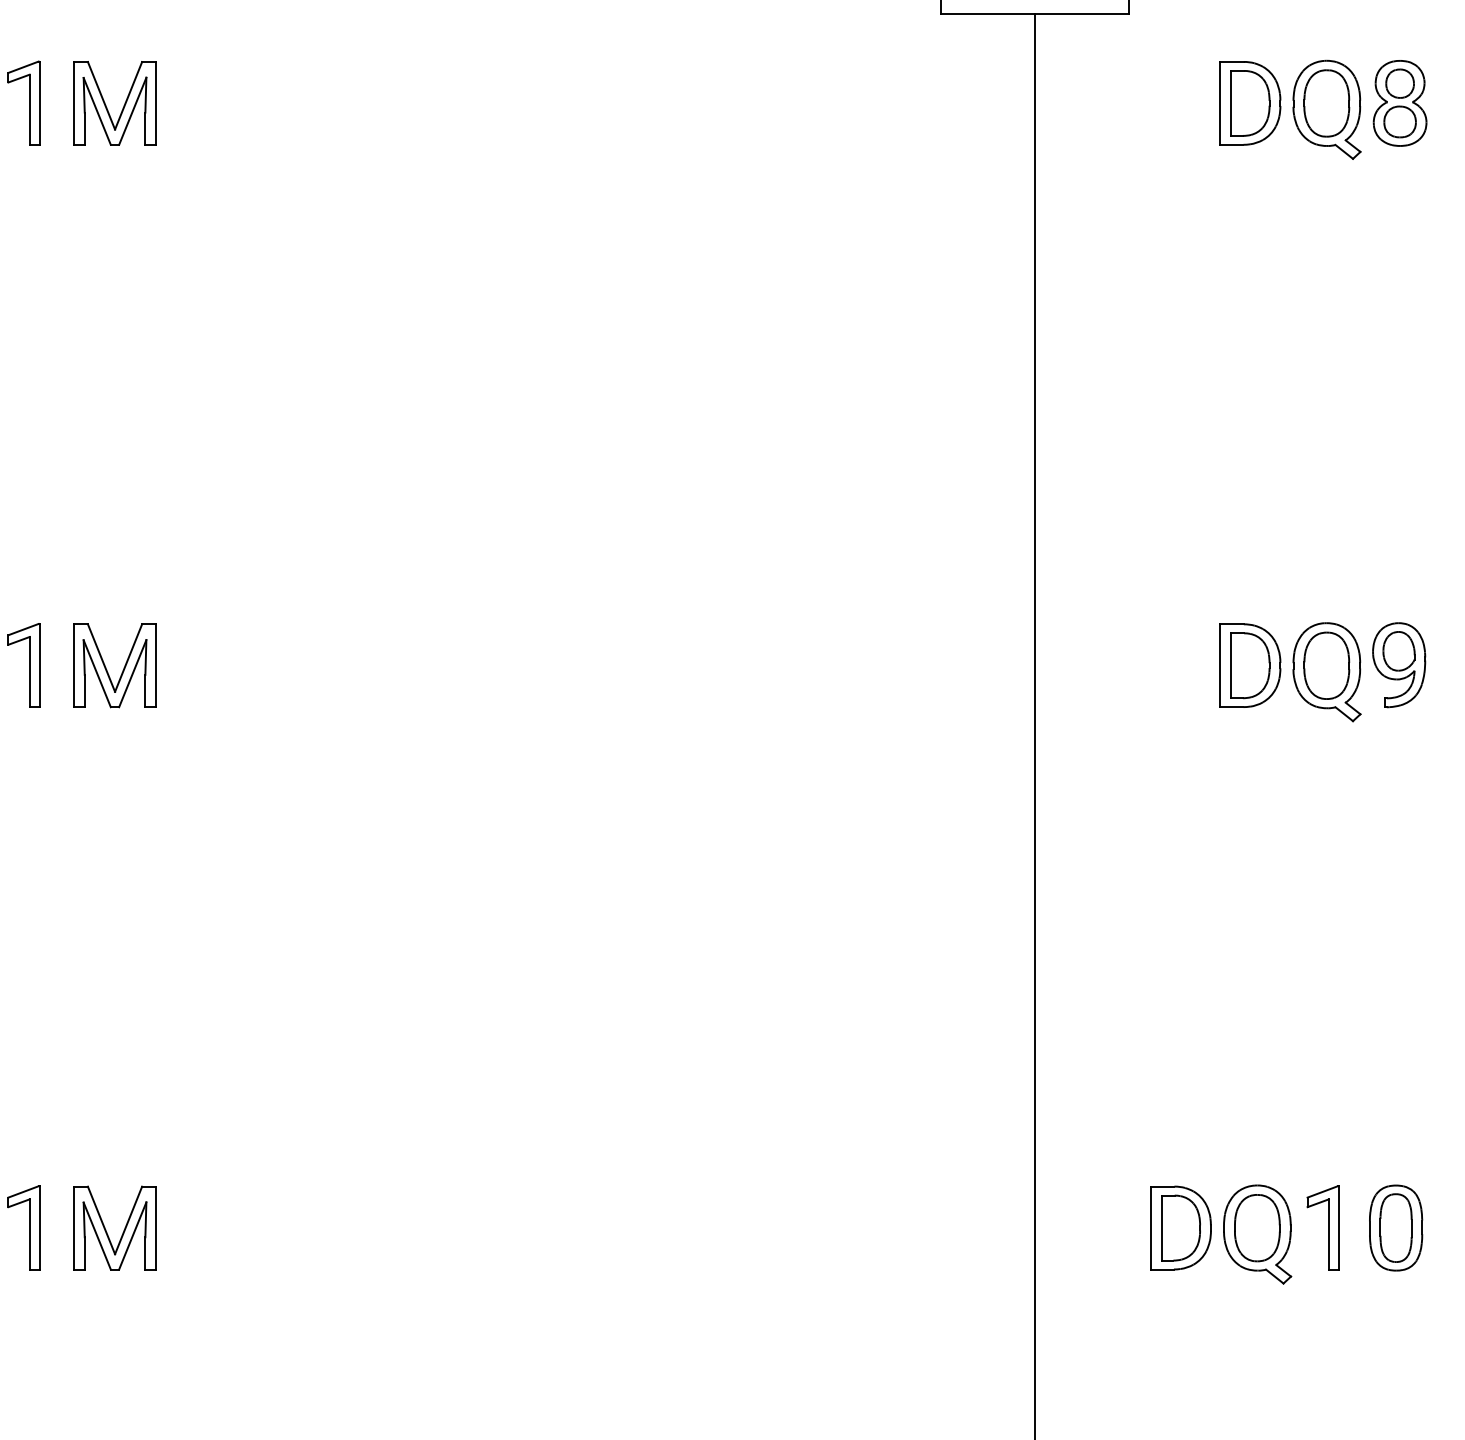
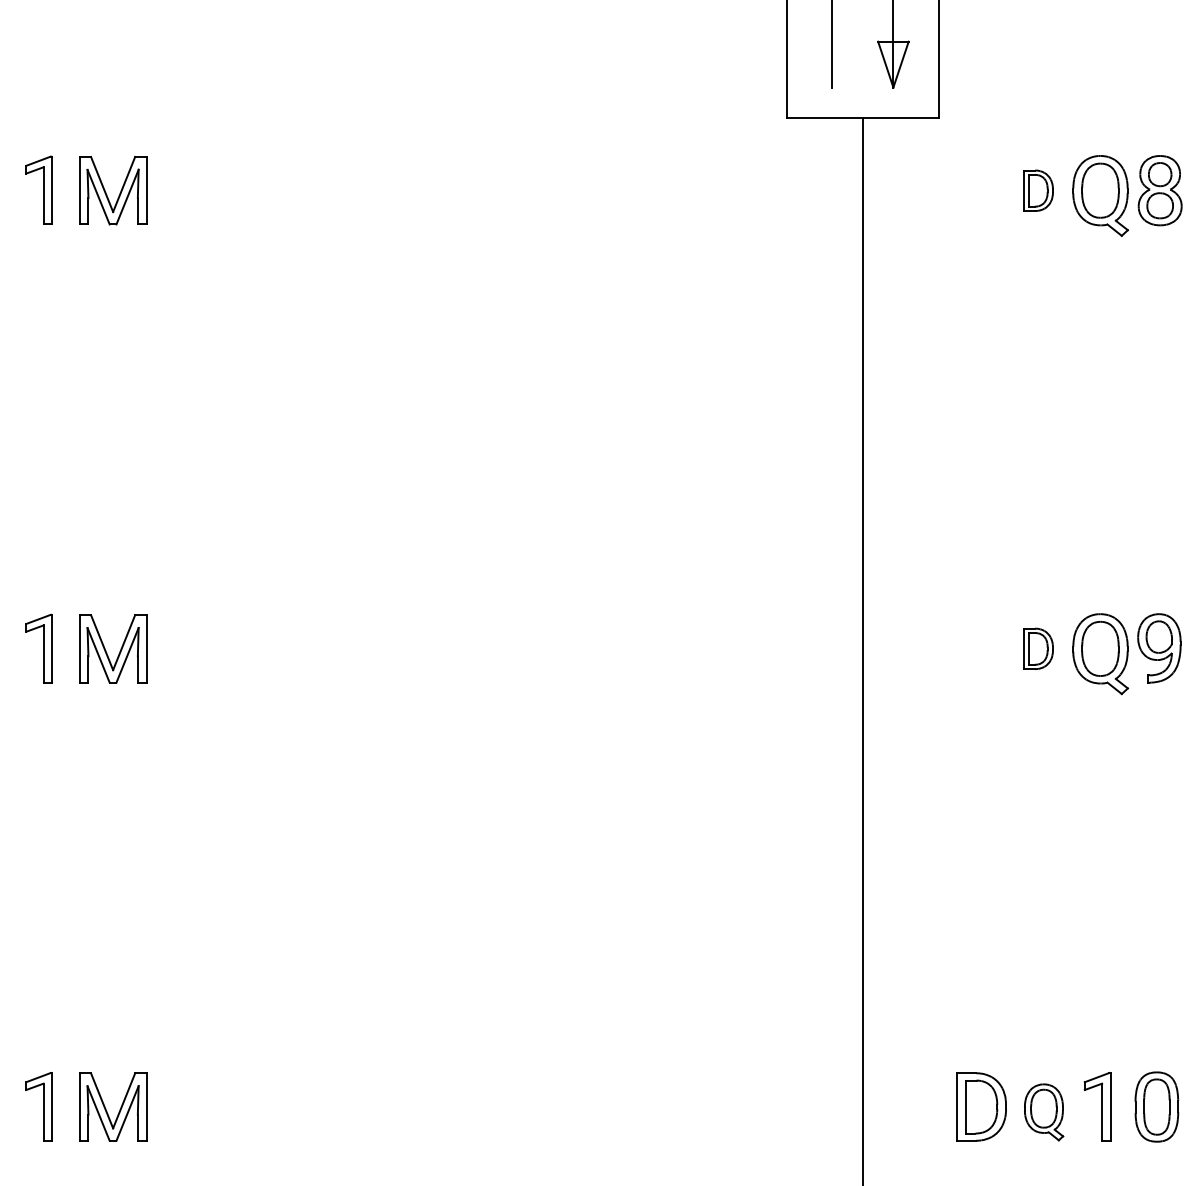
part: (1250, 103) -> (1038, 190), size x0.6
part: (1250, 665) -> (1038, 648), size x0.6
part: (1256, 1234) -> (1043, 1112), size x0.7

